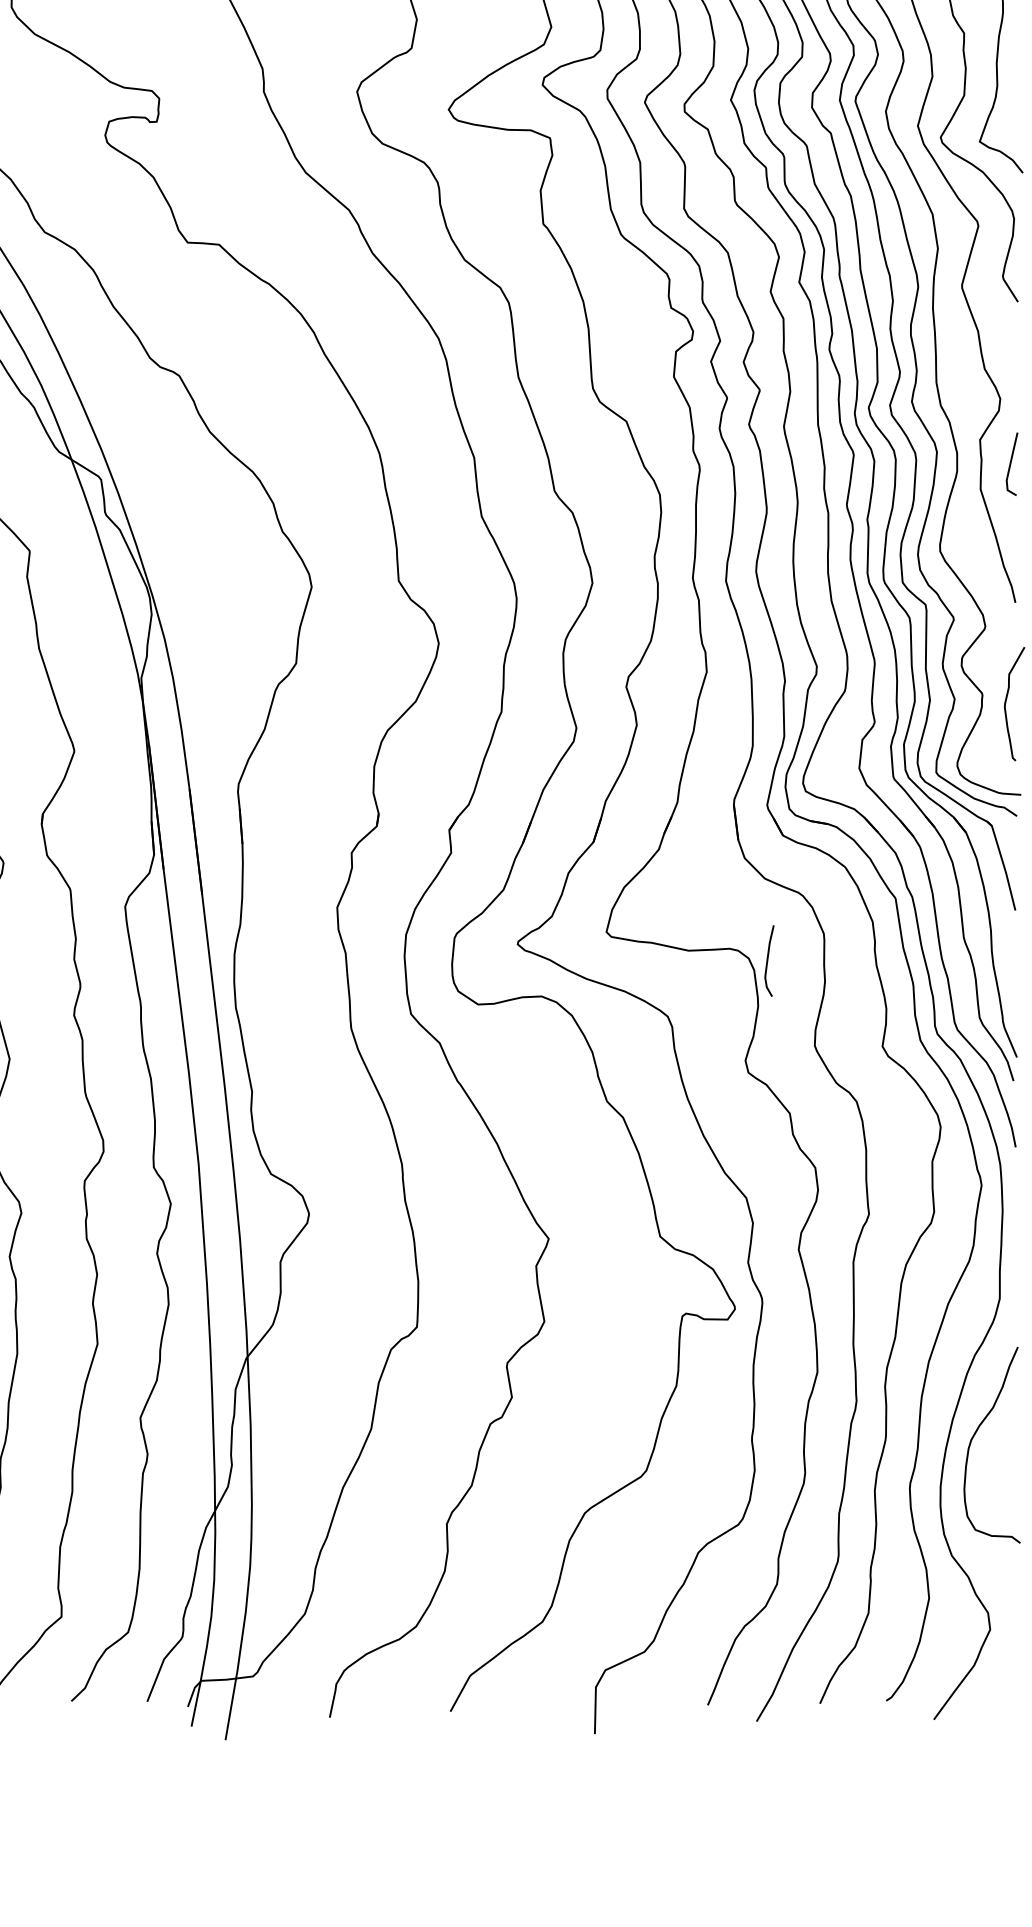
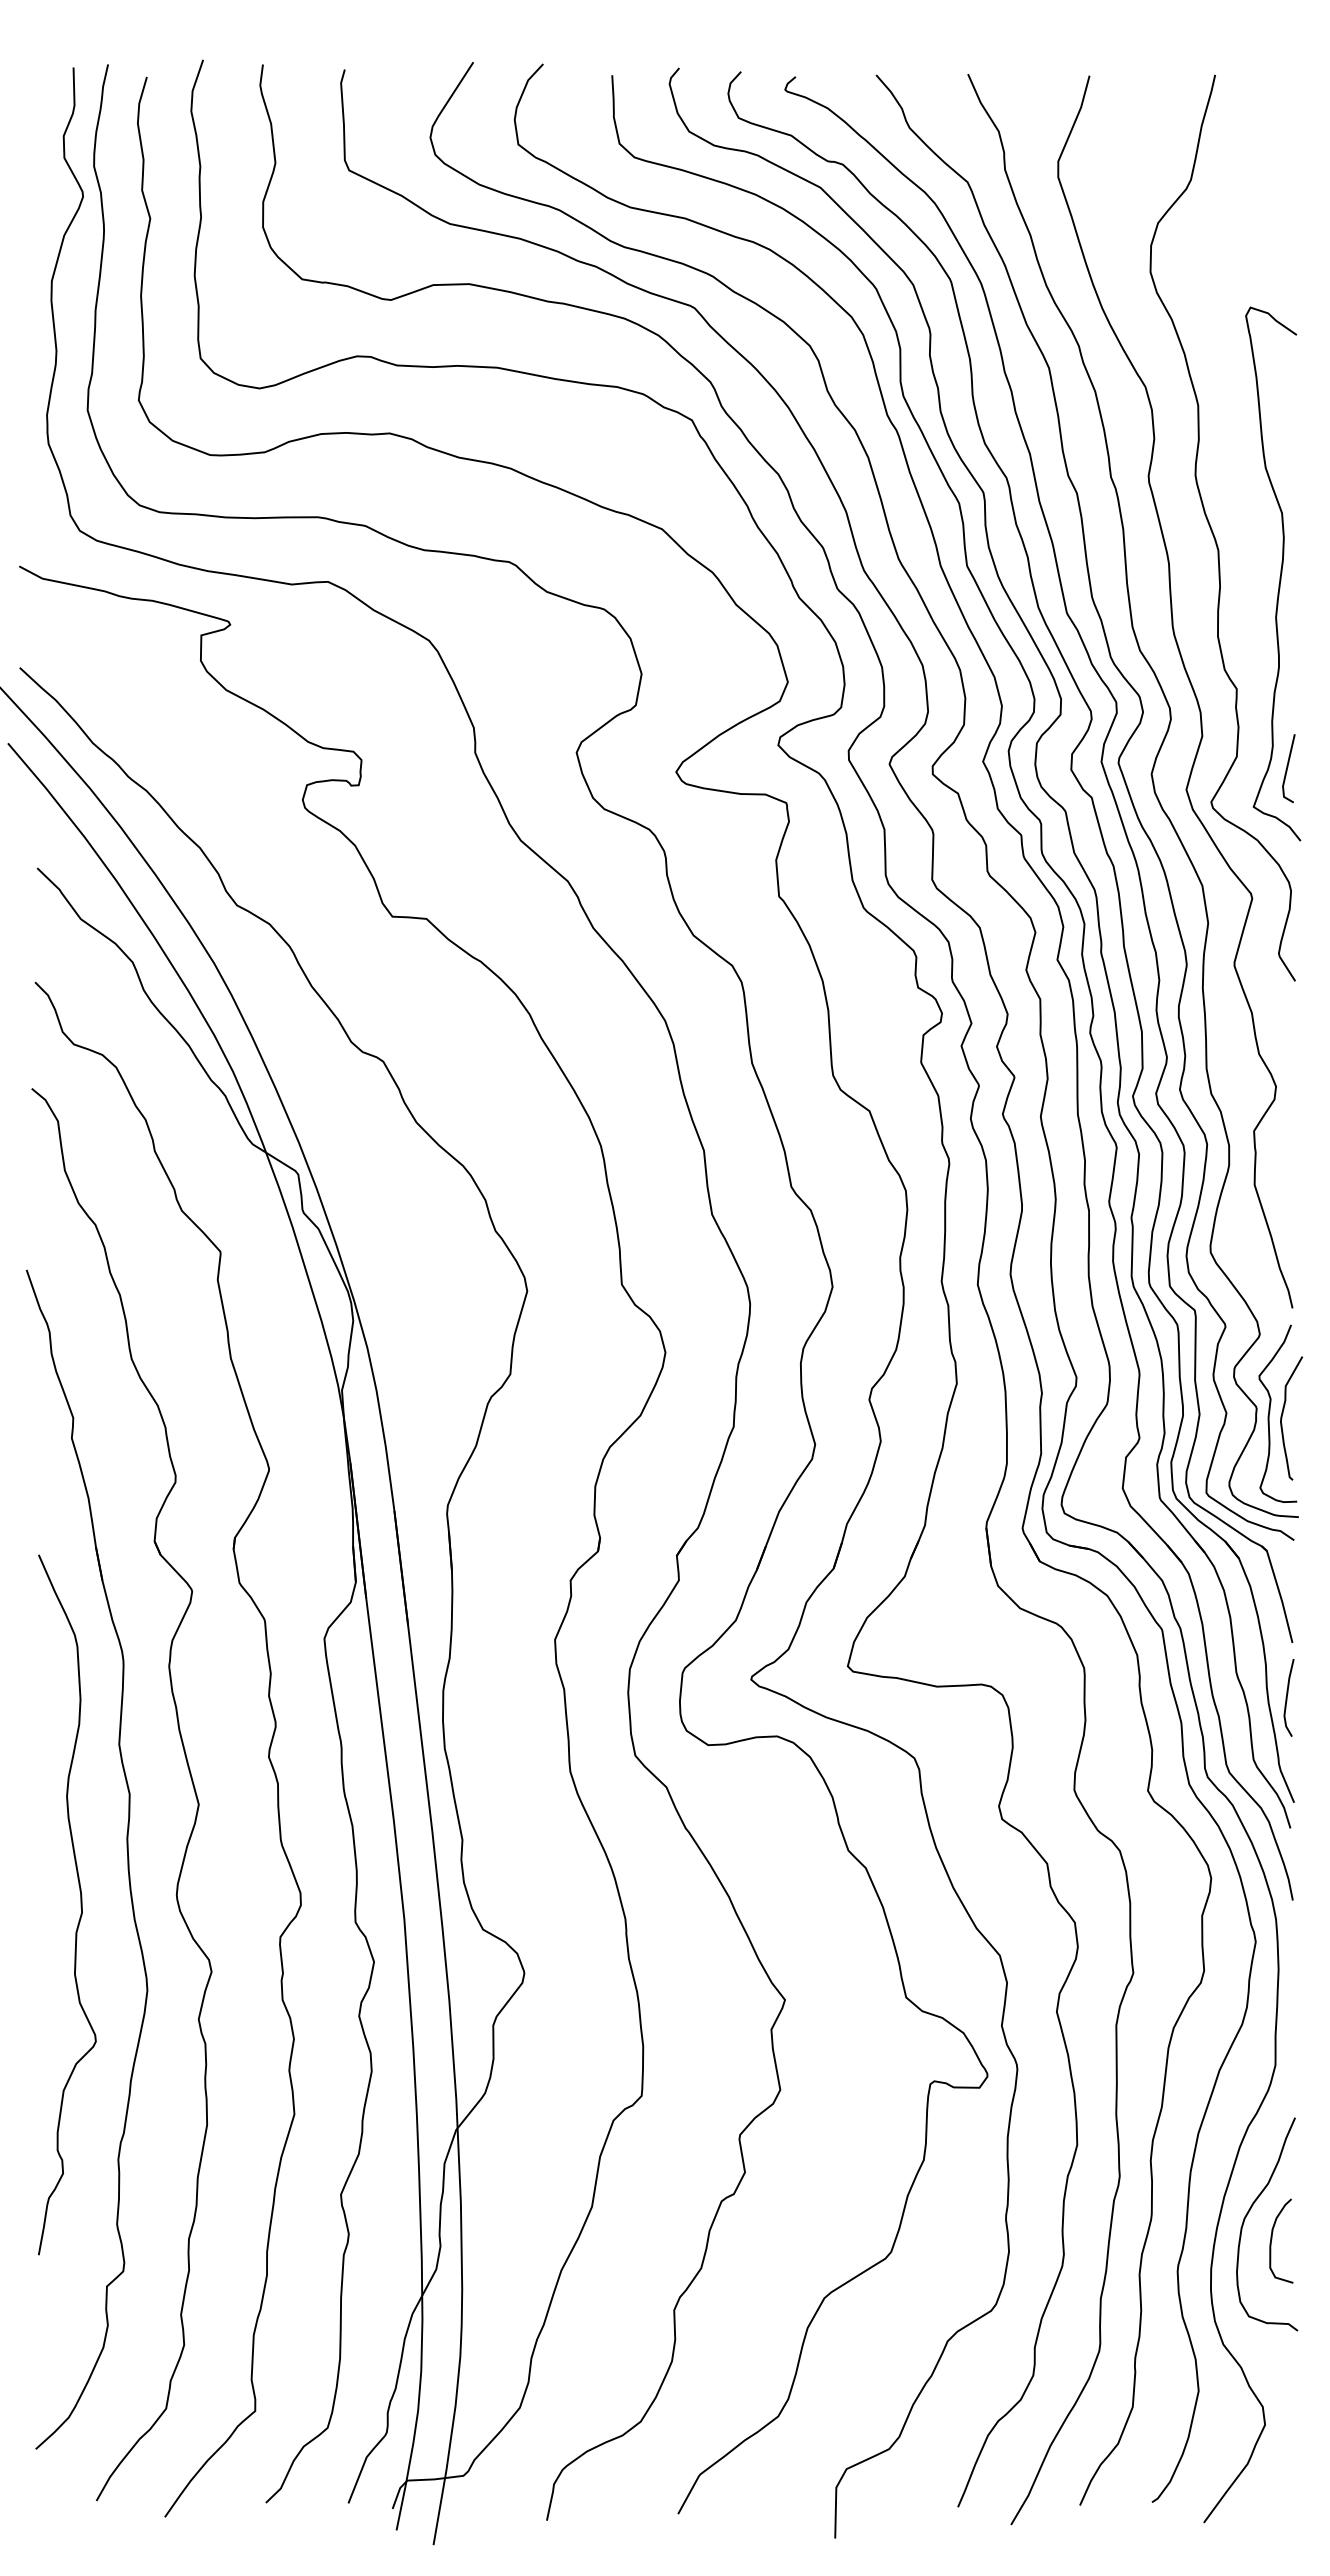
curve: (1011, 463) -> (1288, 767), moved
curve: (995, 697) -> (1270, 1411), added
curve: (768, 960) -> (1287, 1697), moved
curve: (997, 1459) -> (1272, 2239), added

